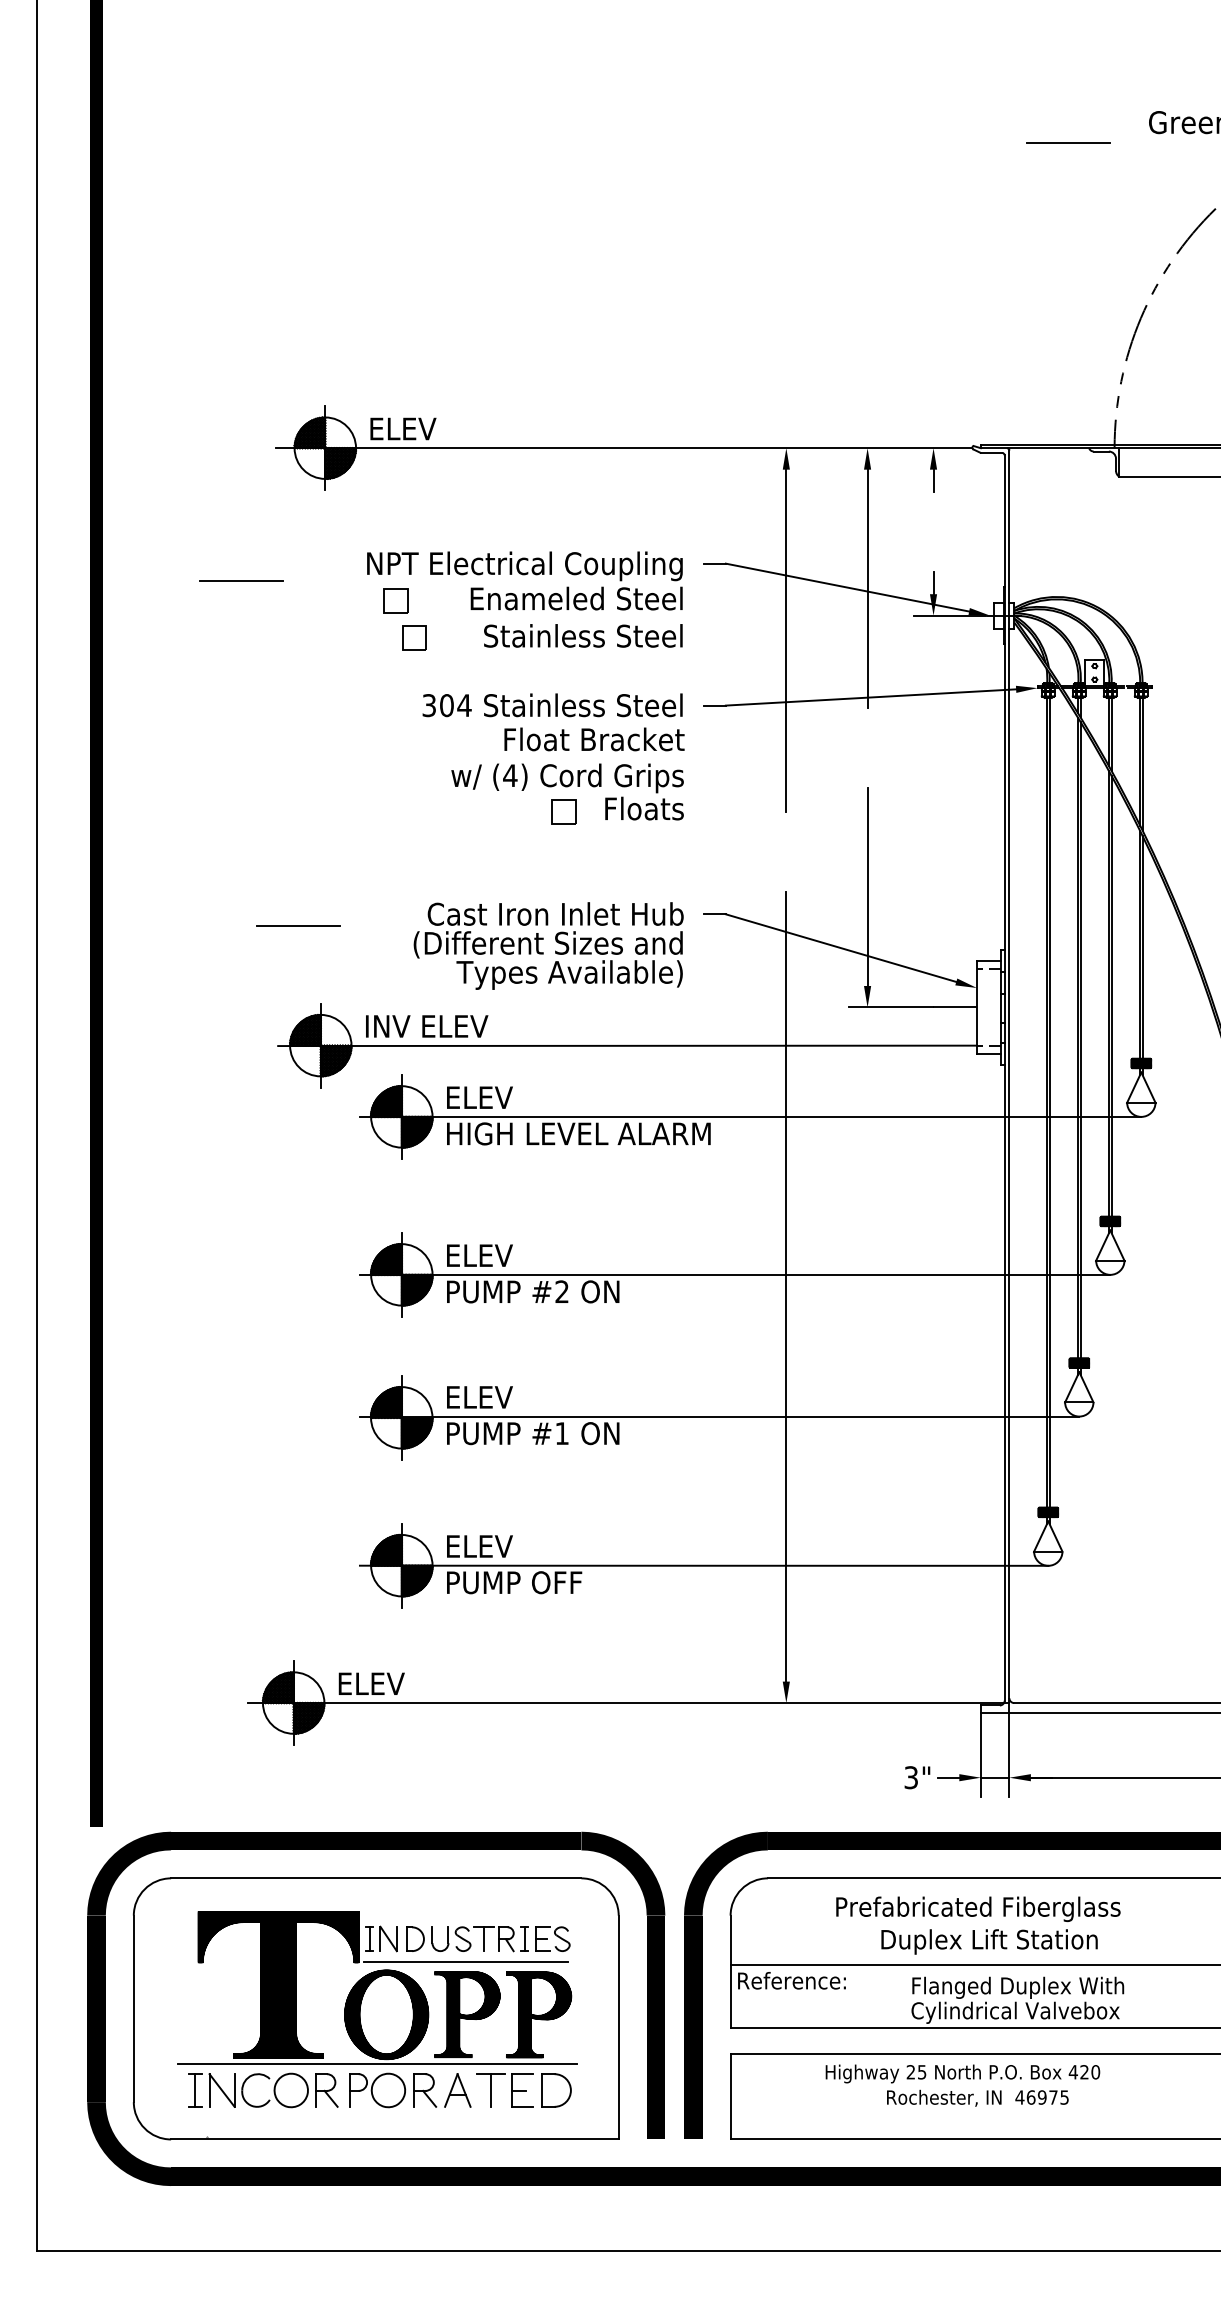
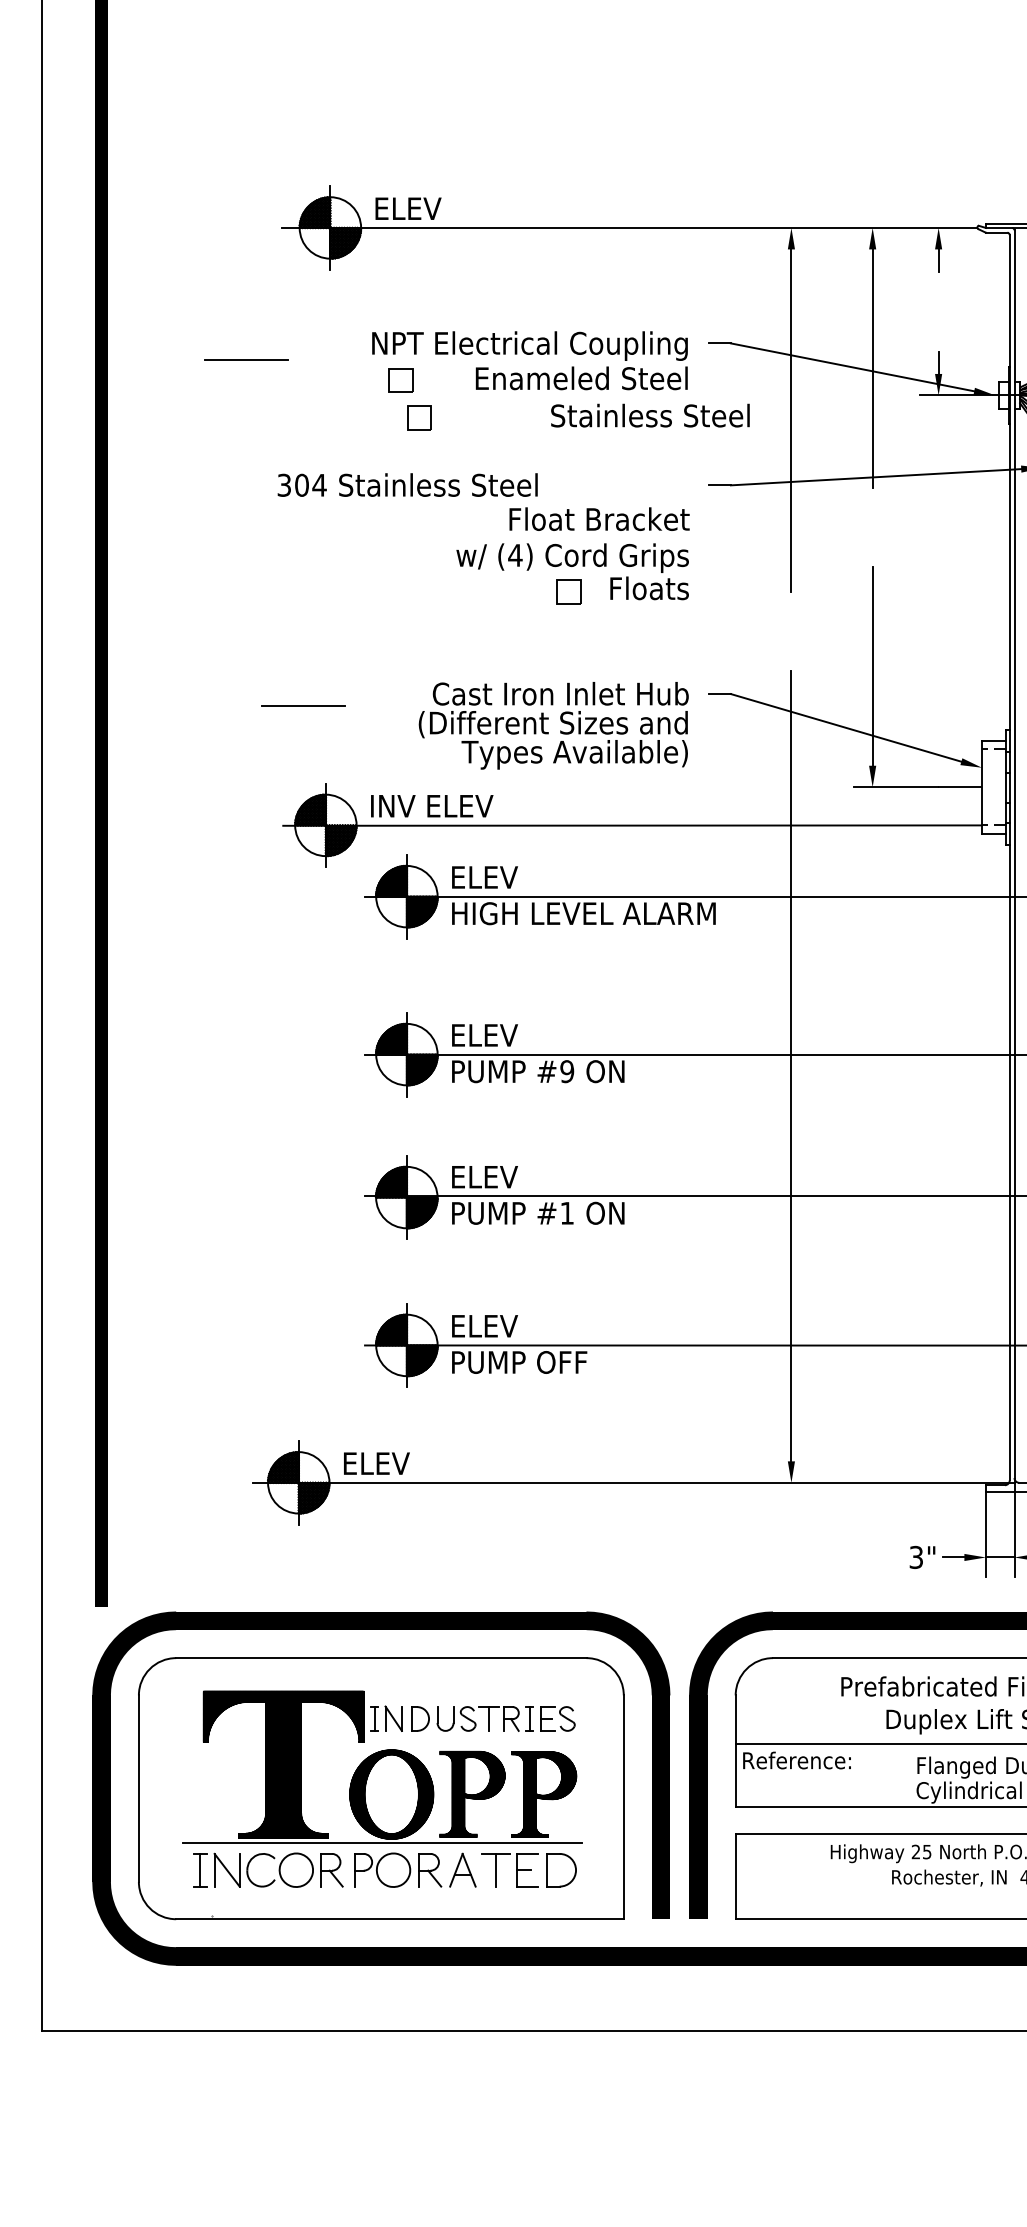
text: (583, 635) -> (650, 415), moved
text: (552, 705) -> (407, 485), moved
text: (561, 1291) -> (566, 1071), #2 -> #9
line: (465, 1962) -> (470, 1742), removed

